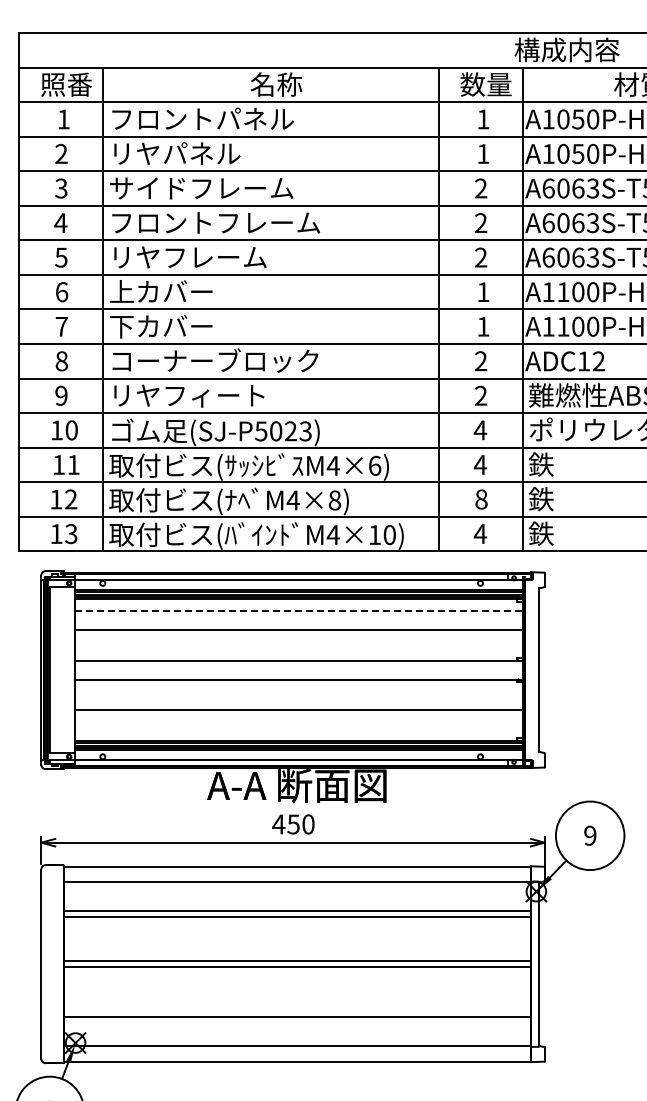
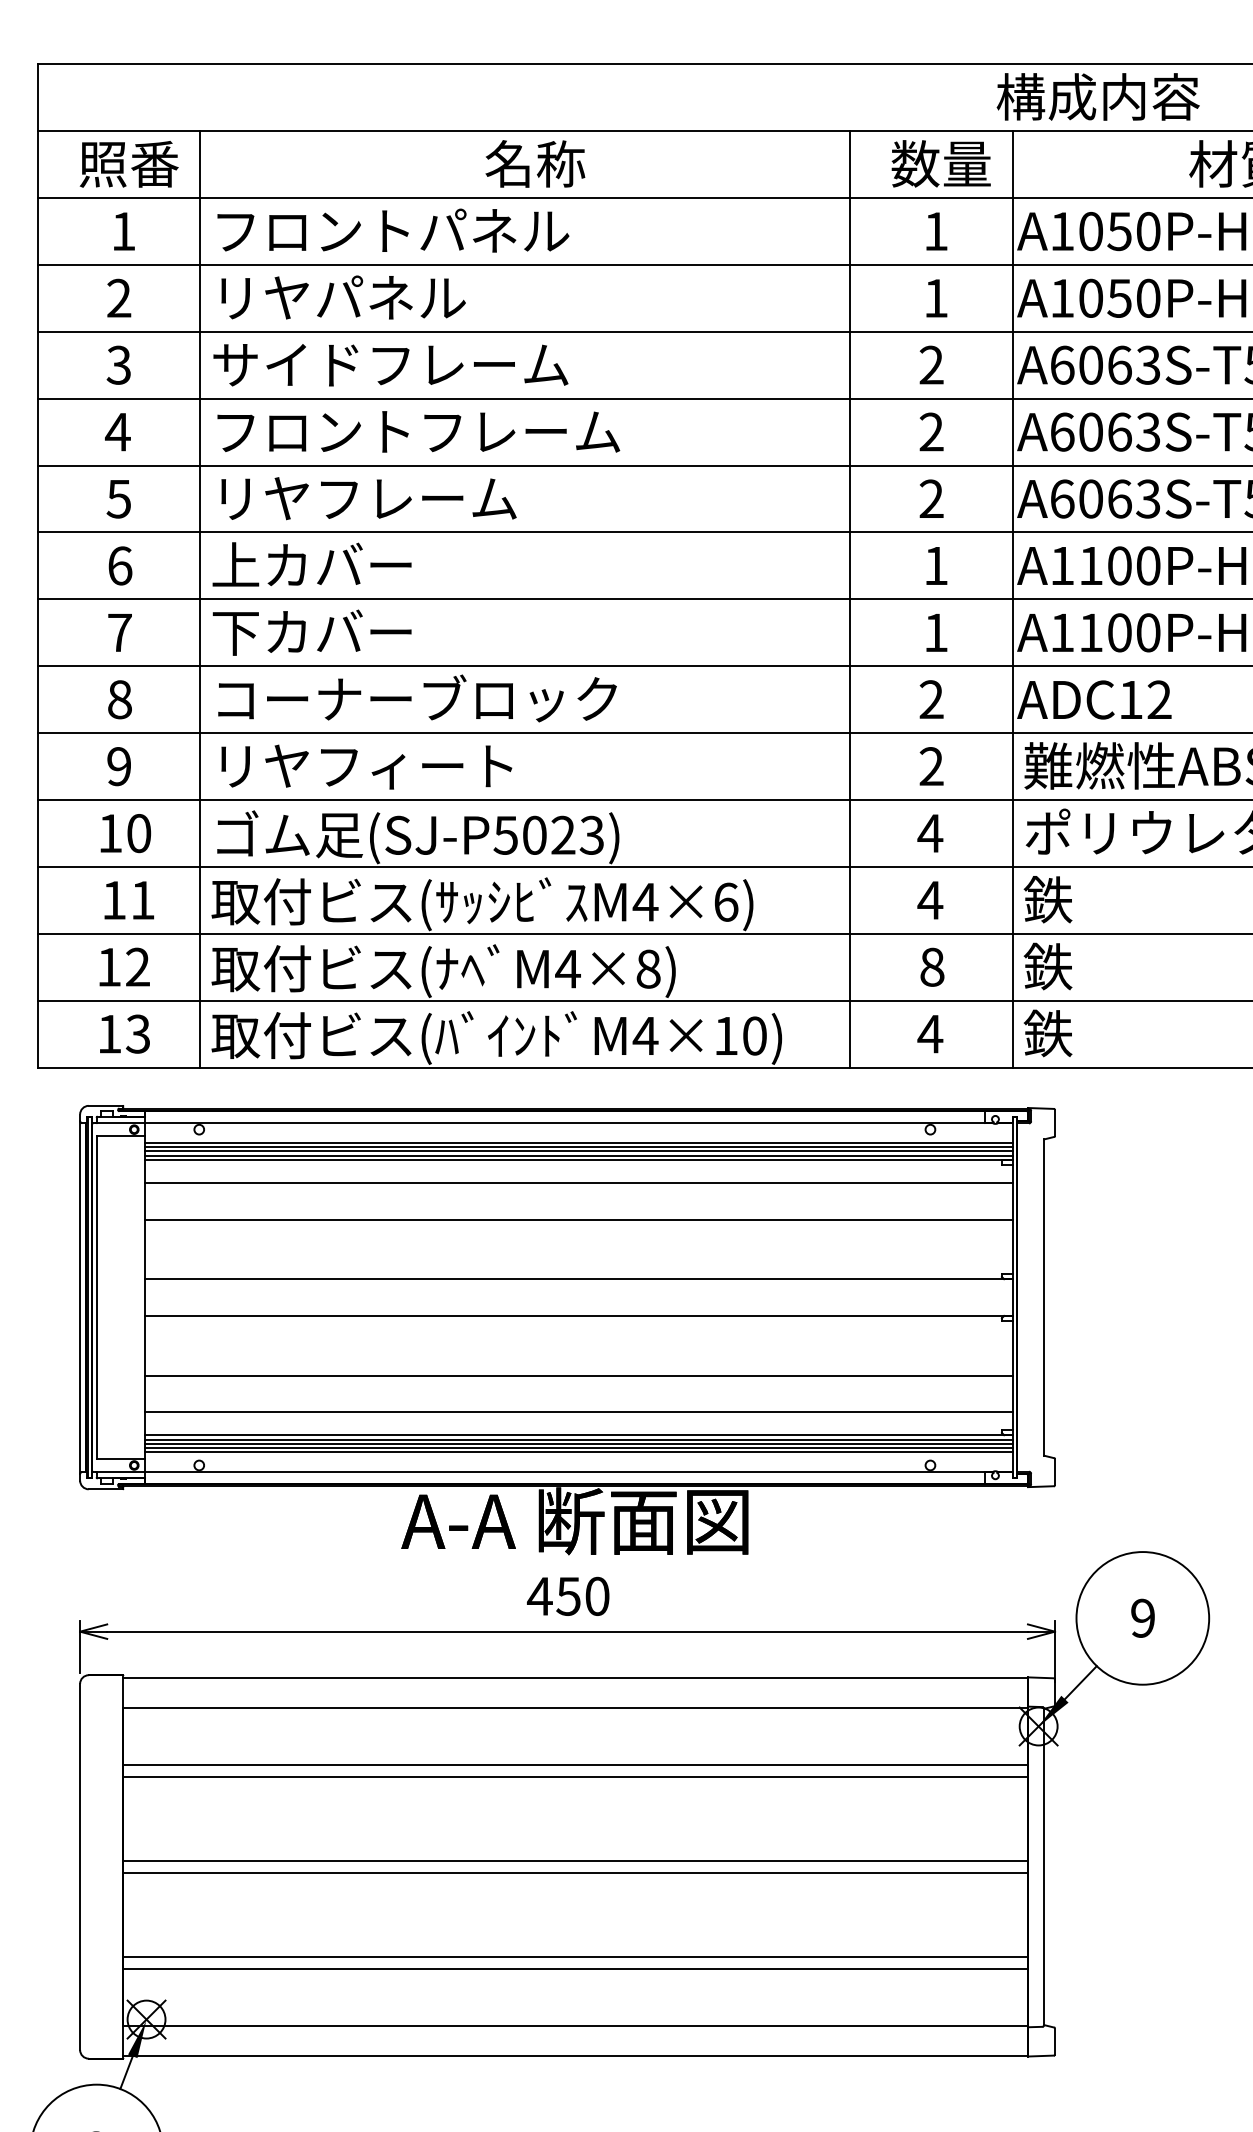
line: (299, 610) -> (580, 1182), dashed -> solid
line: (298, 729) -> (578, 1412), added
line: (296, 1010) -> (574, 1956), added

